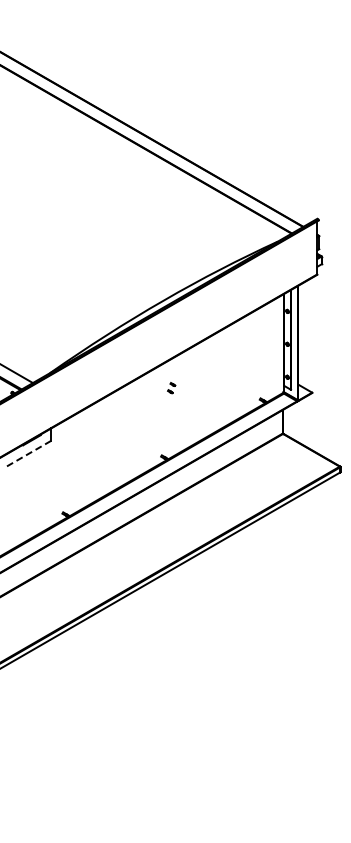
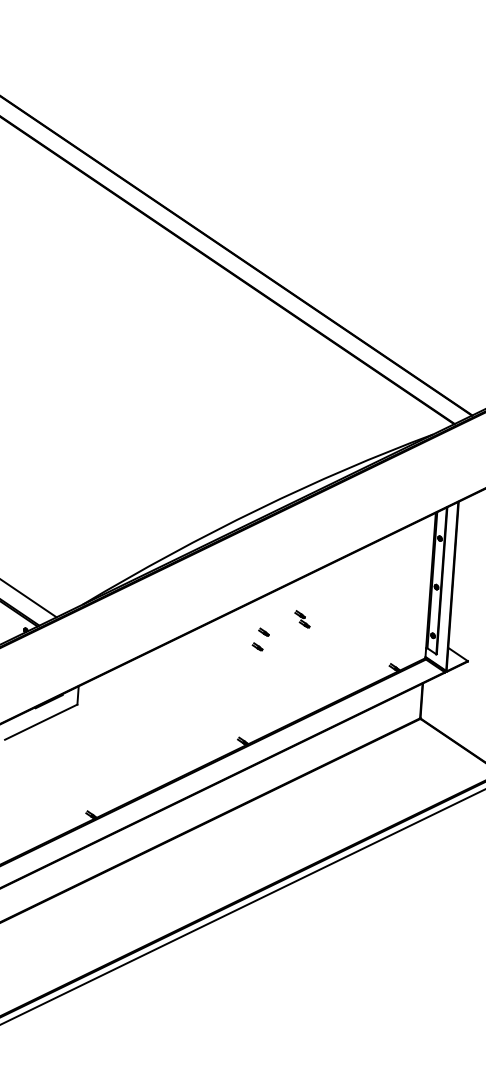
part: (198, 372) -> (302, 619), added
part: (171, 387) -> (260, 638), size x1.43
line: (27, 454) -> (41, 722), dashed -> solid

